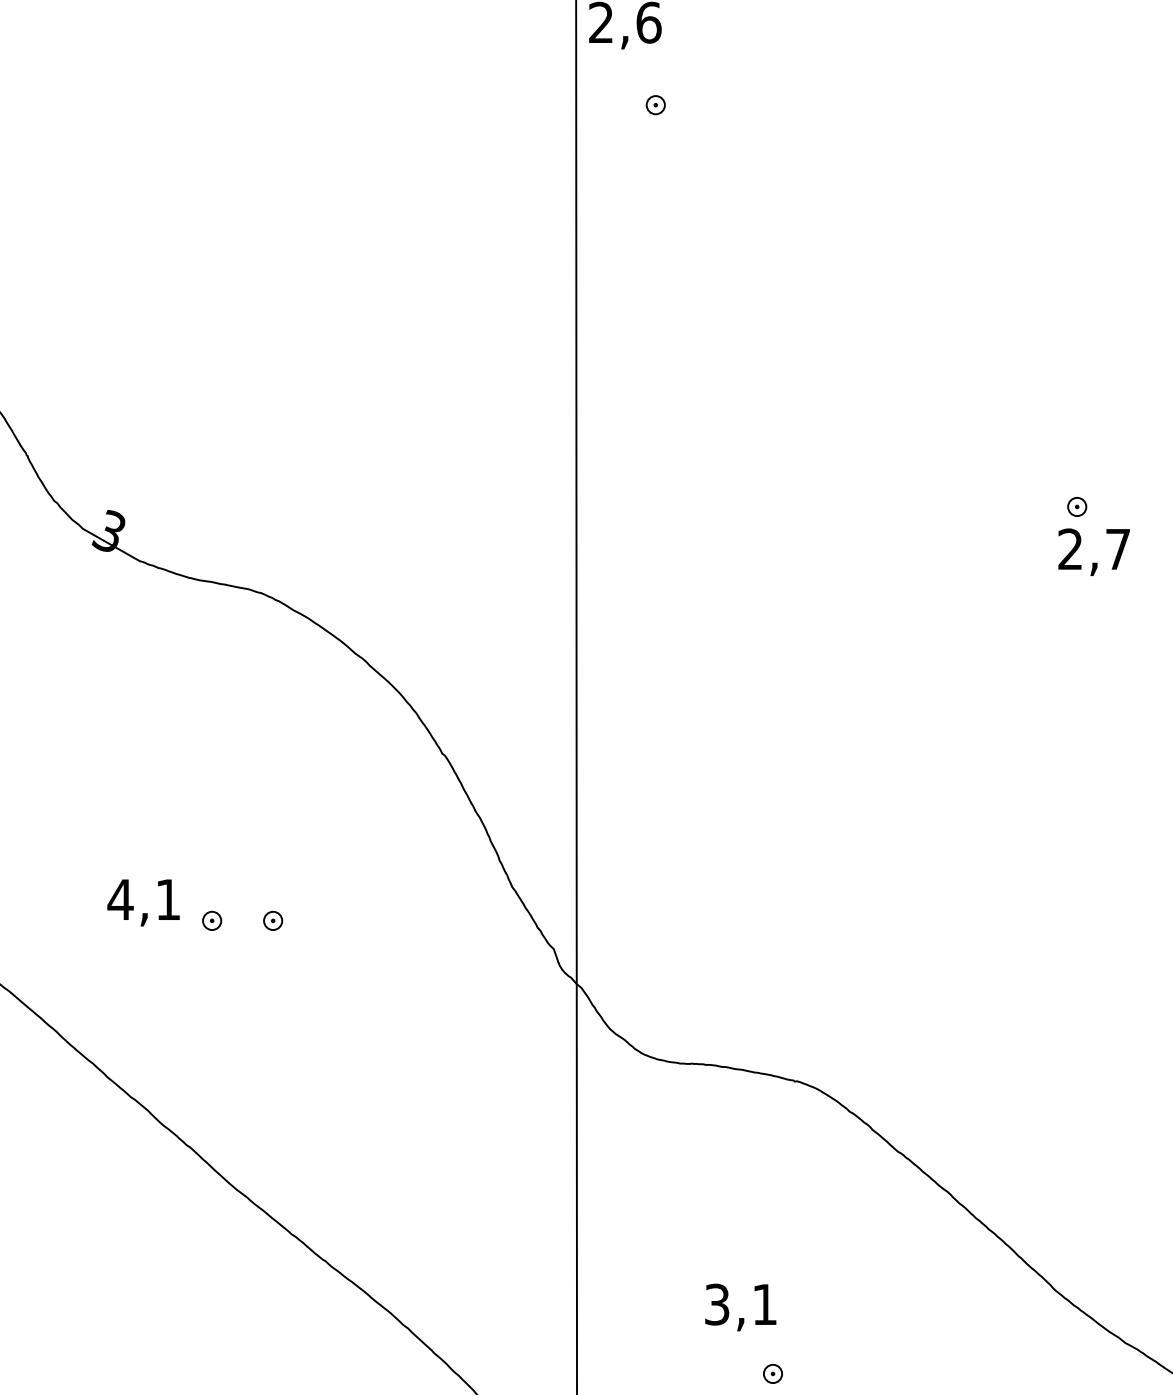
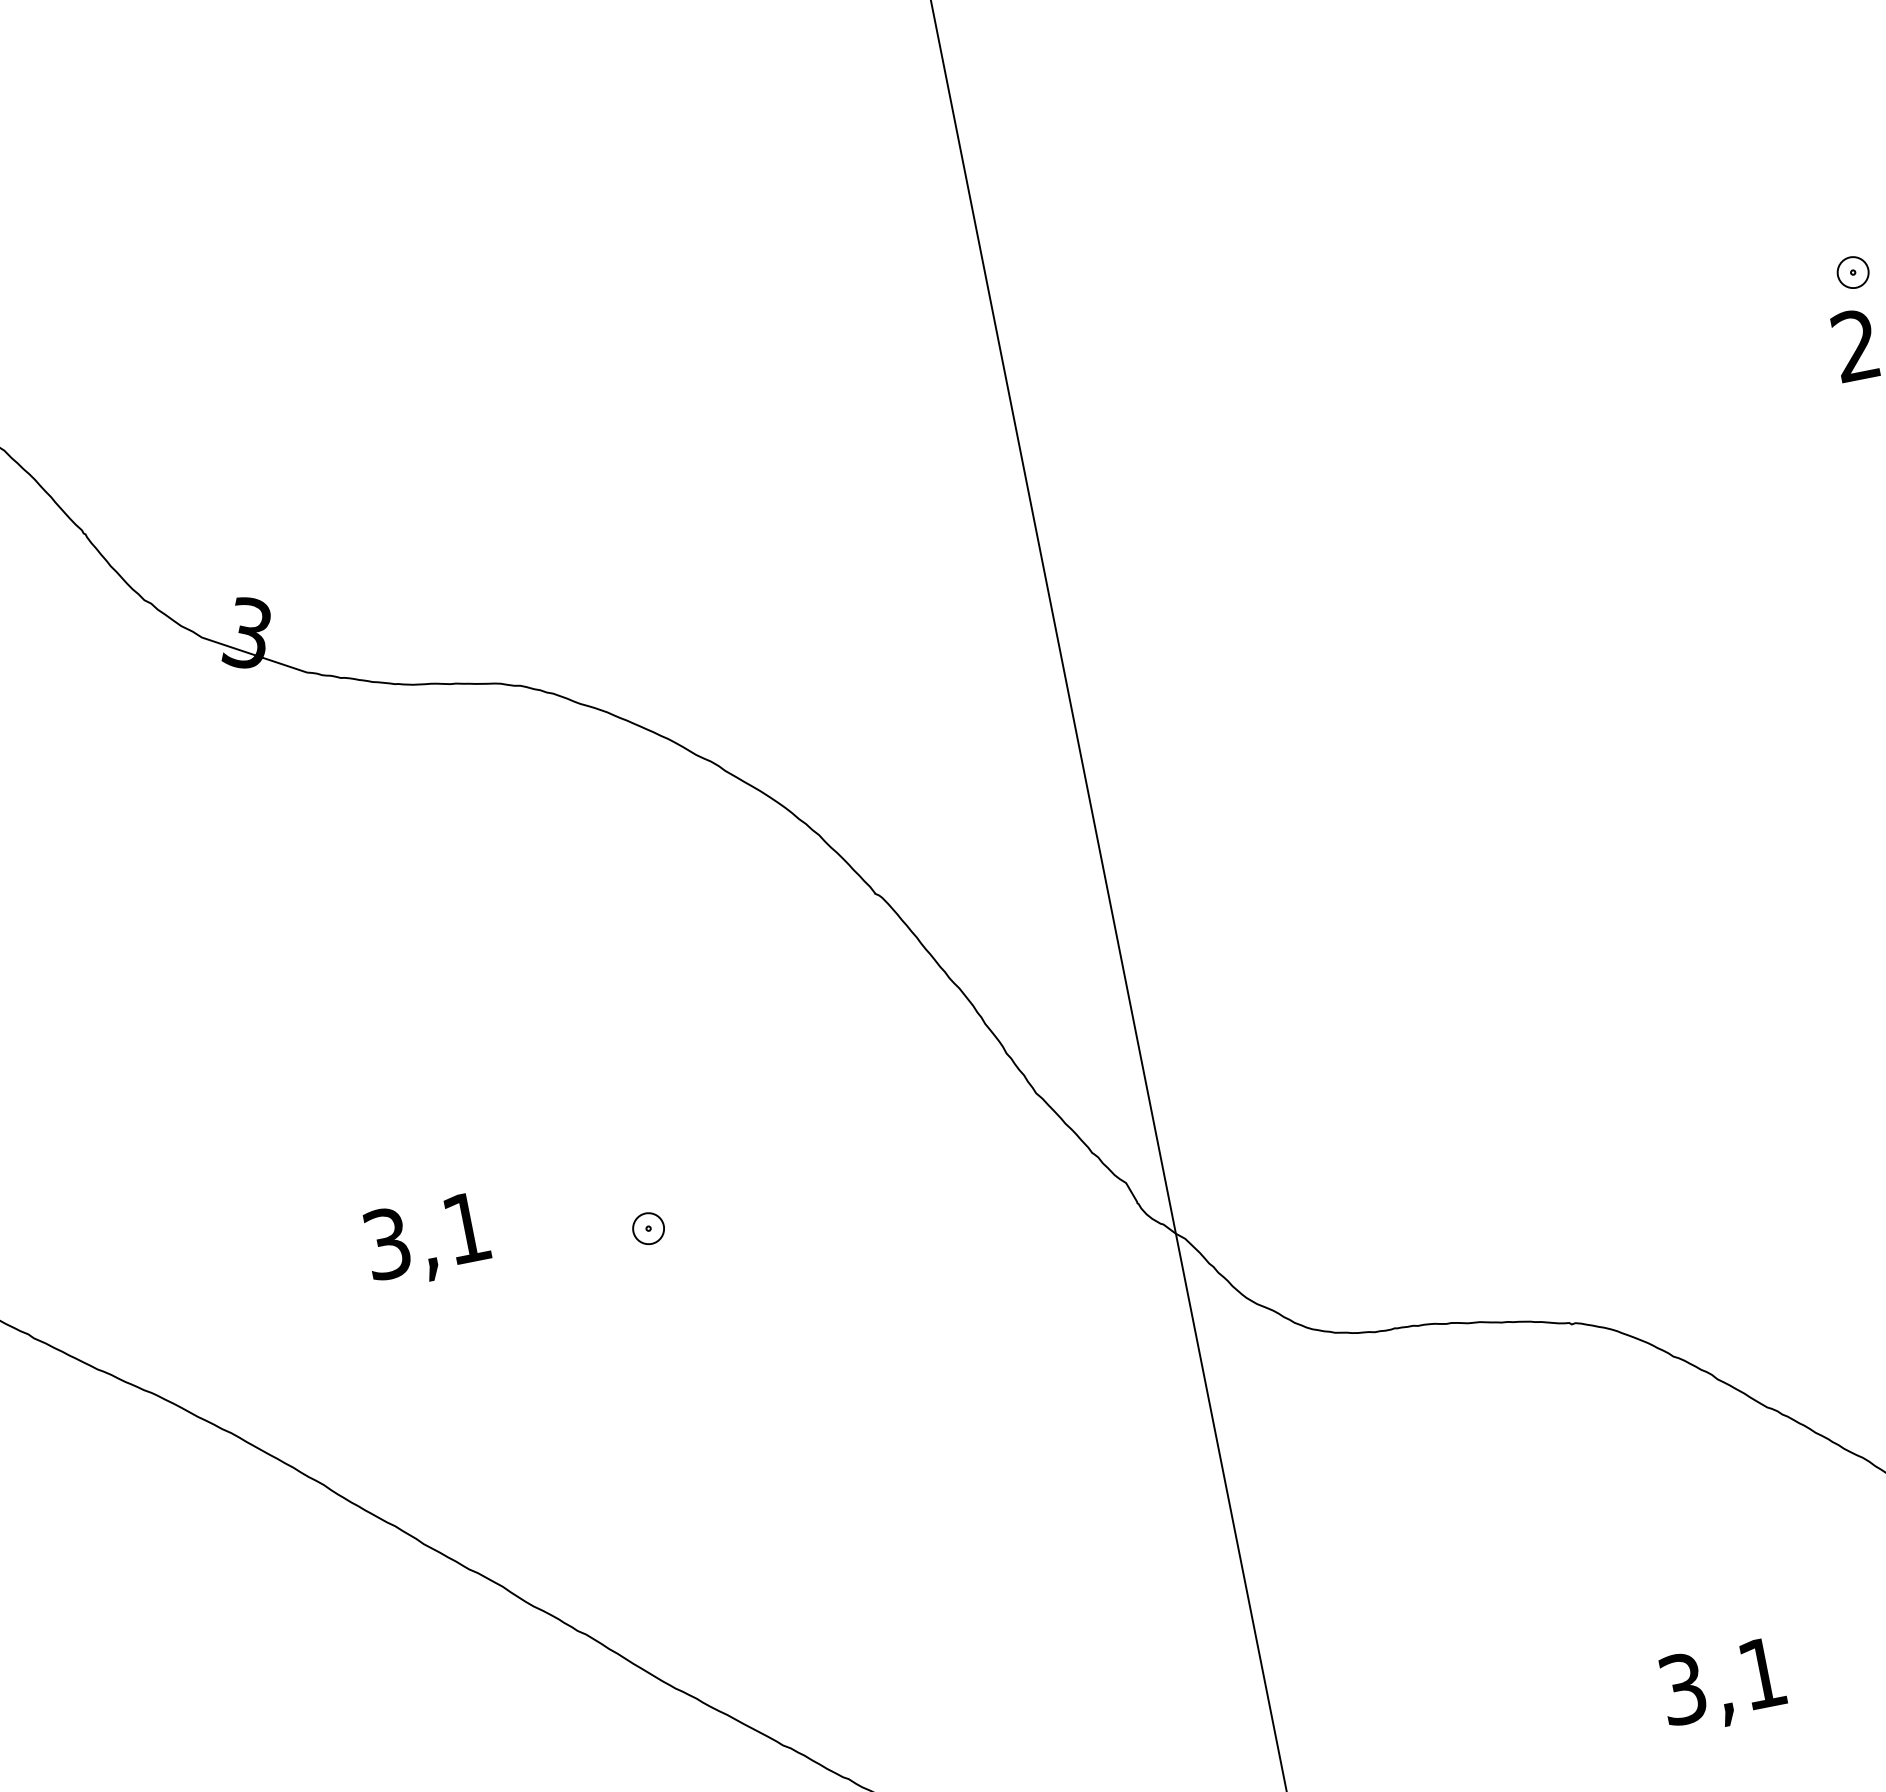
text: (120, 899) -> (386, 1243), 4,1 -> 3,1
part: (212, 920) -> (547, 1248), removed
text: (740, 1307) -> (1722, 1686), moved

